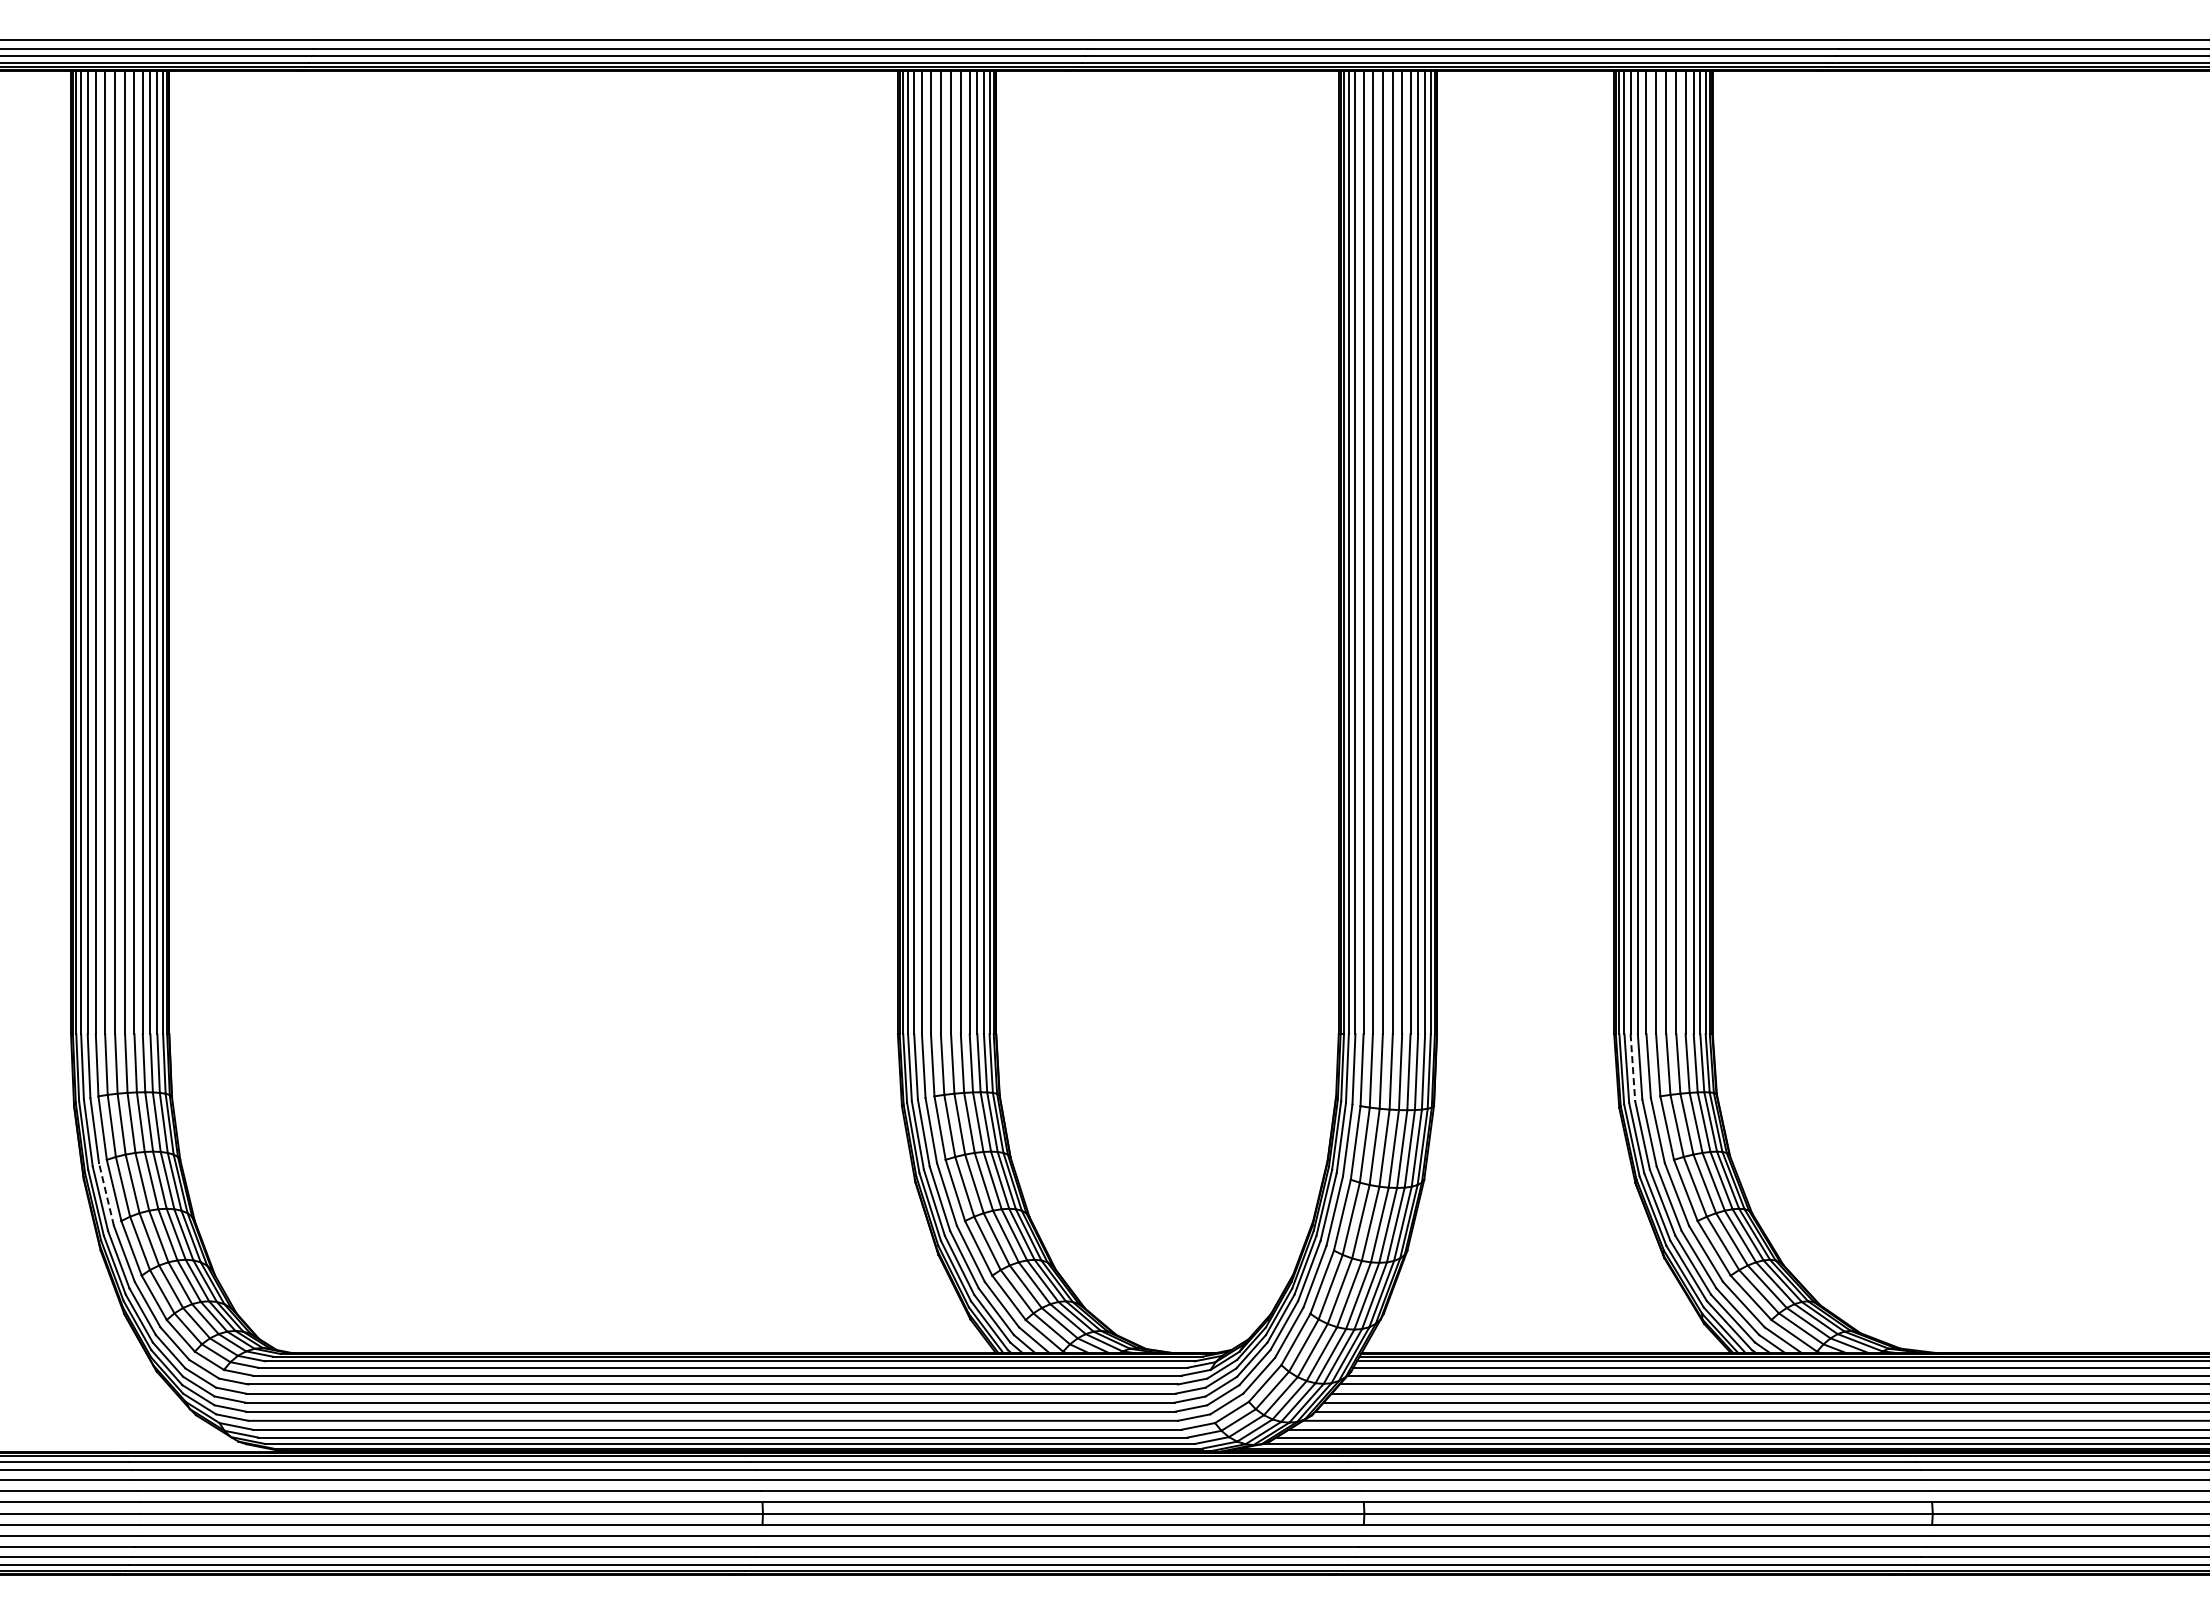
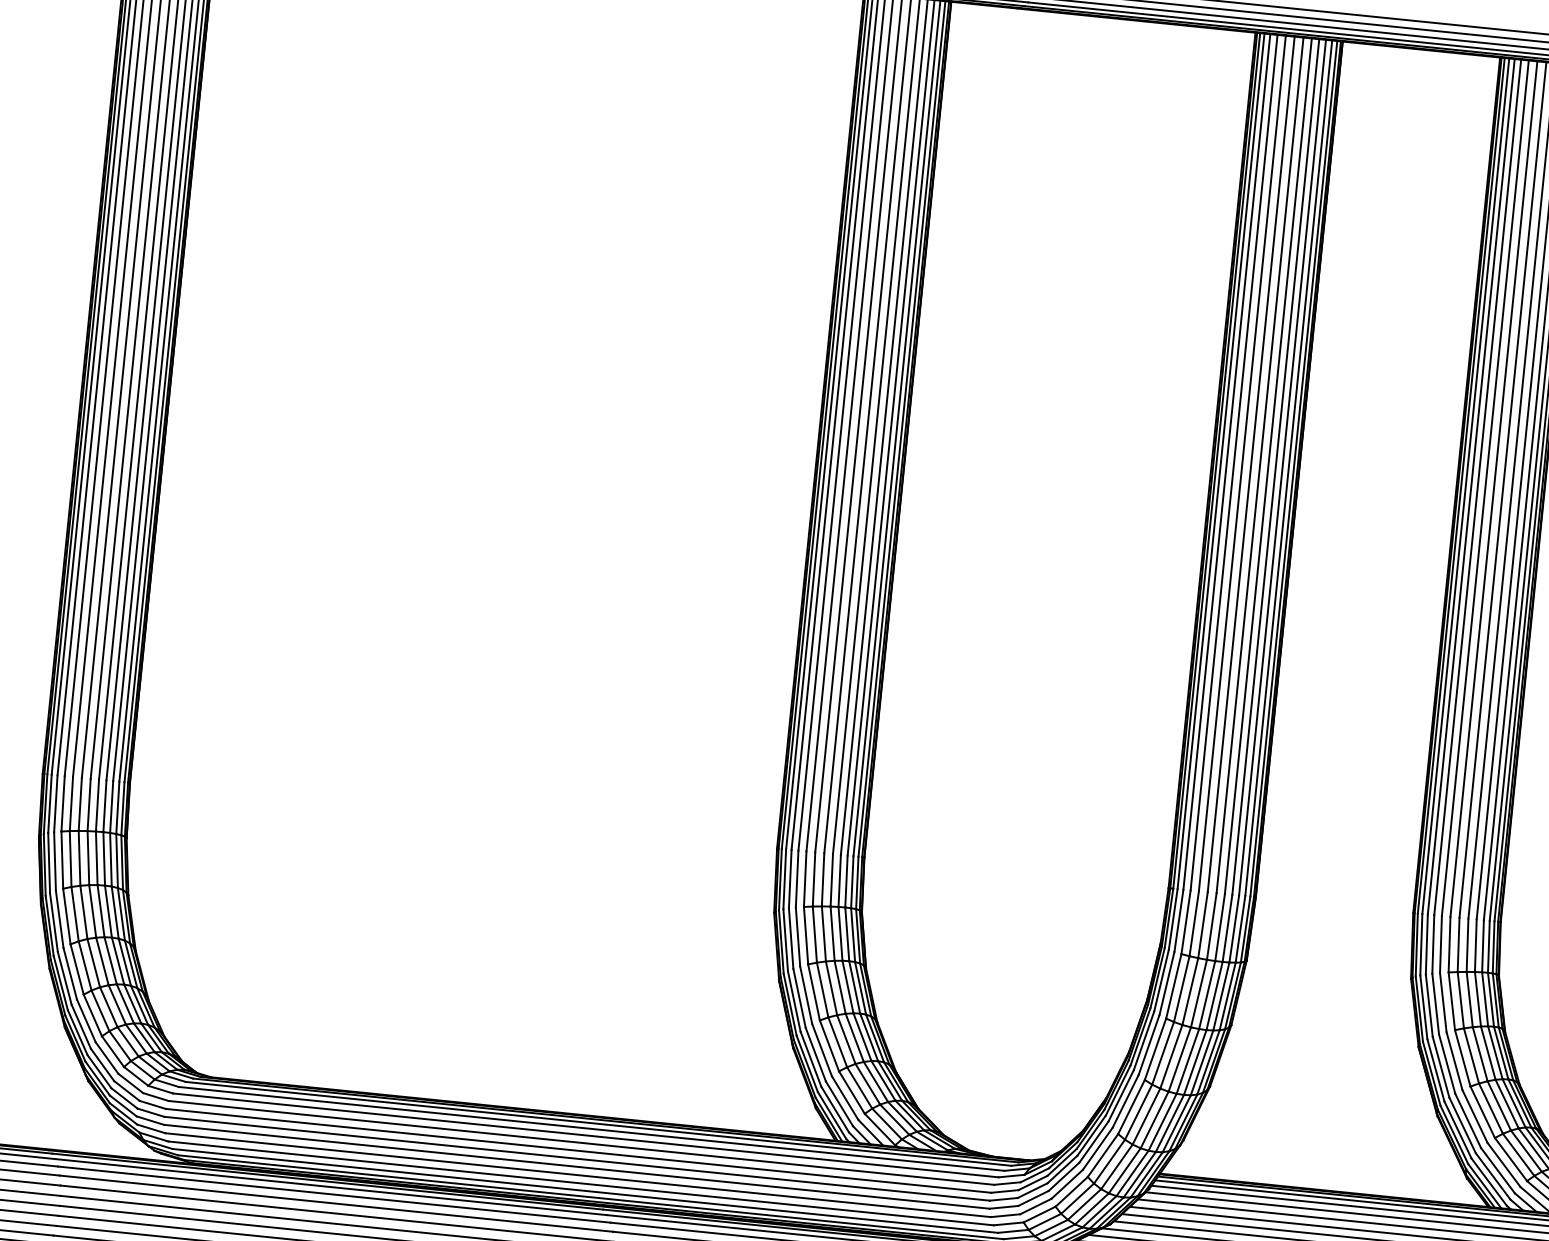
line: (1632, 1067) -> (1426, 944), dashed -> solid
line: (106, 1194) -> (59, 919), dashed -> solid

